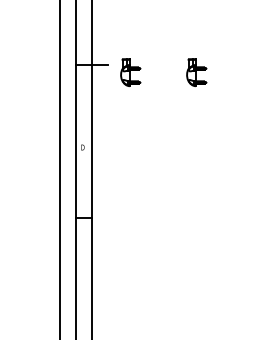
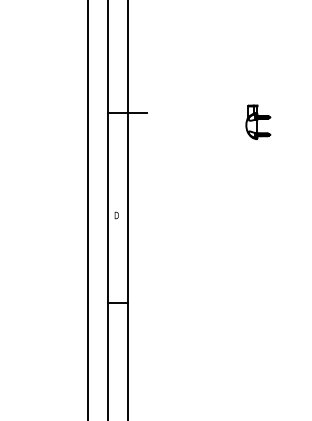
part: (130, 72) -> (175, 122), removed

